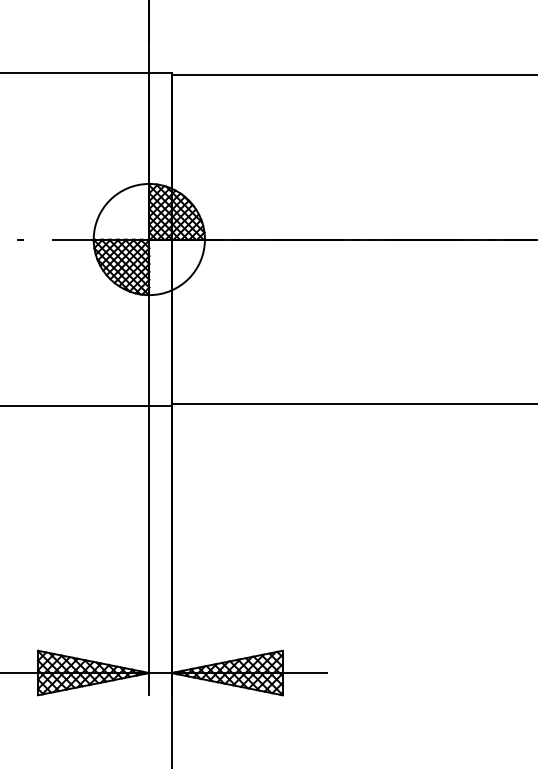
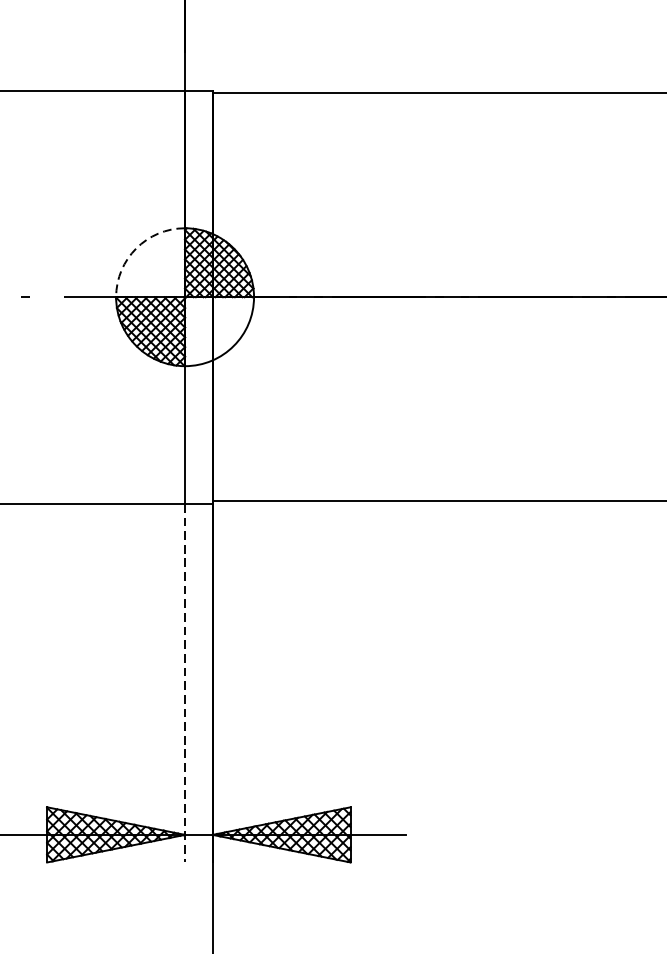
arc: (110, 200) -> (136, 248), solid -> dashed
line: (149, 550) -> (185, 682), solid -> dashed

